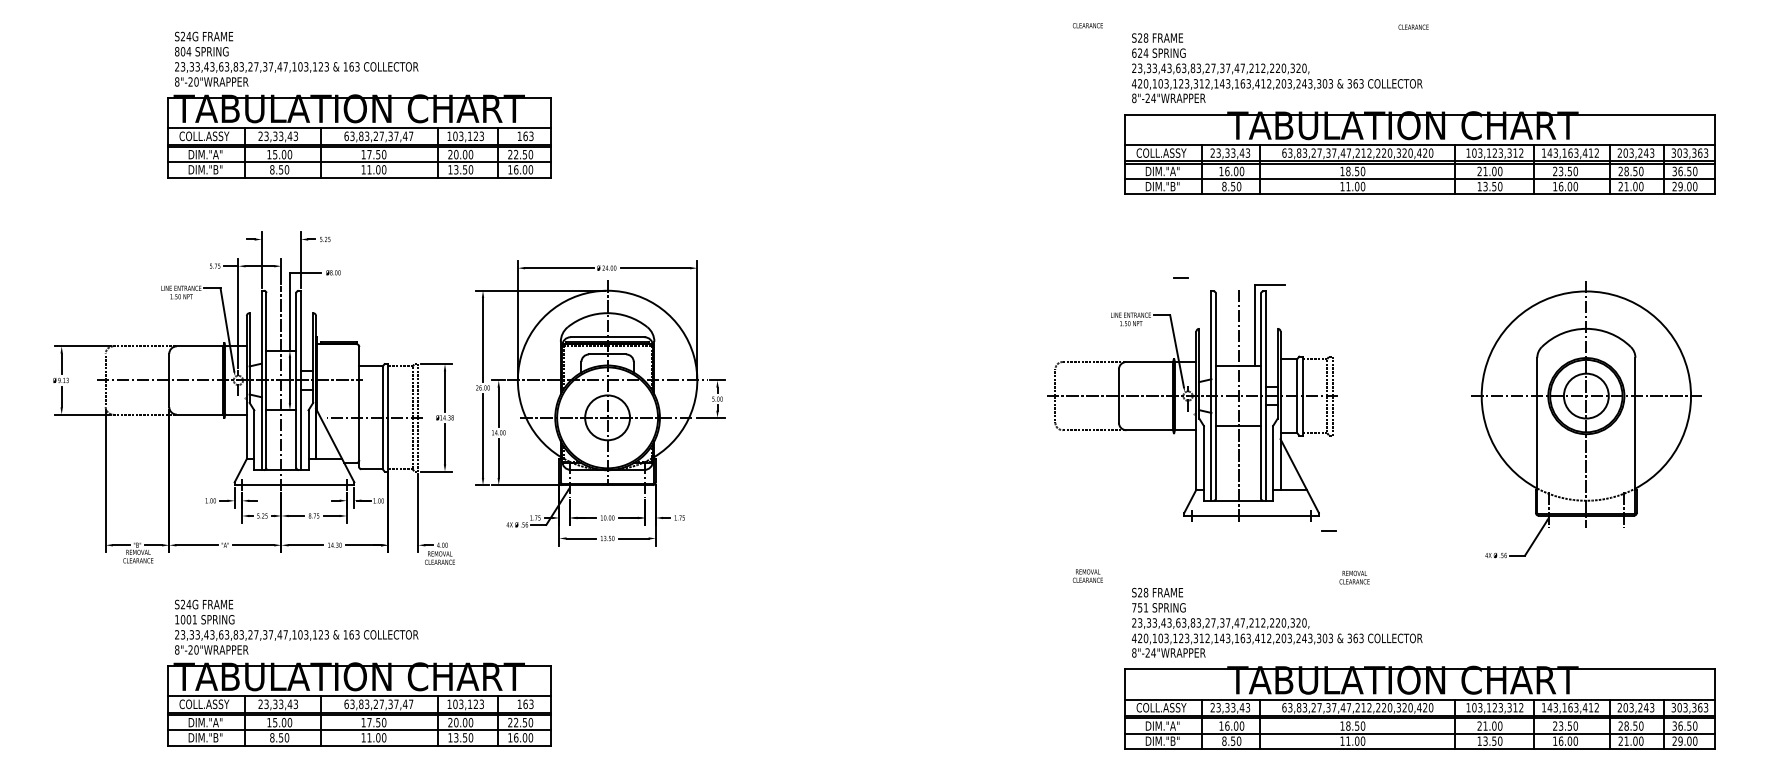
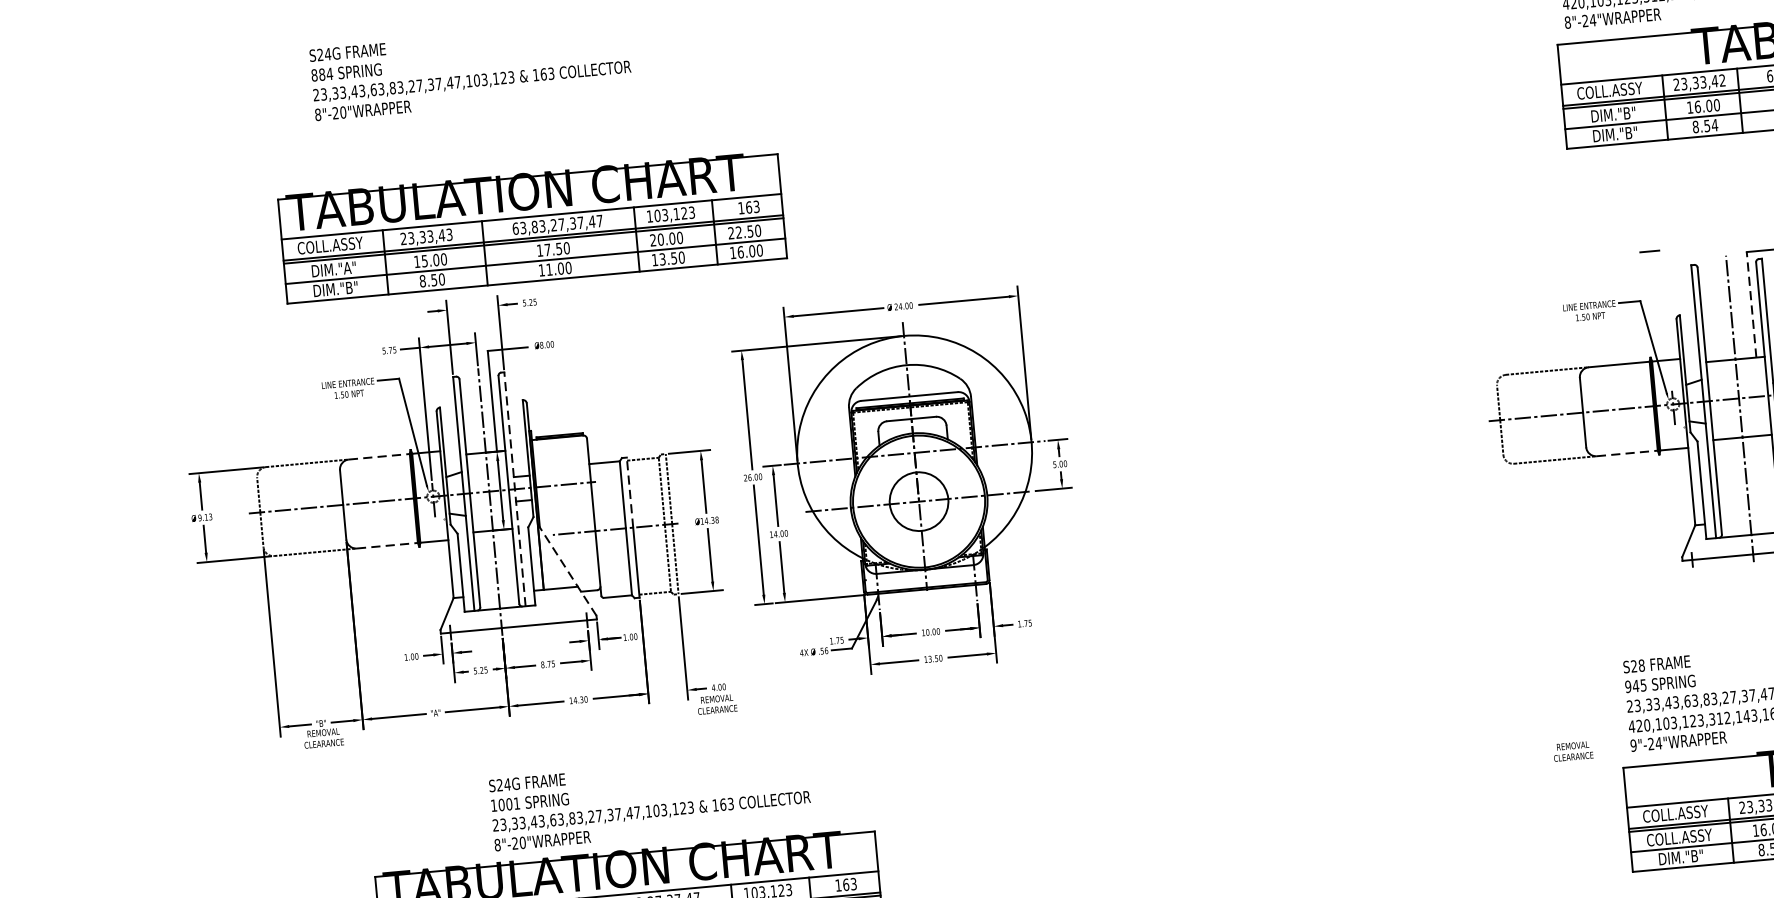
text: (182, 51) -> (321, 74), 804 -> 884
part: (359, 136) -> (532, 227), moved
text: (1247, 153) -> (1721, 81), 23,33,43 -> 23,33,42
text: (1172, 171) -> (1626, 113), DIM."A" -> DIM."B"
text: (1238, 186) -> (1714, 125), 8.50 -> 8.54
line: (1254, 325) -> (1751, 304), solid -> dashed
line: (200, 346) -> (379, 456), solid -> dashed
line: (301, 380) -> (515, 489), solid -> dashed
line: (388, 390) -> (630, 491), solid -> dashed
line: (200, 414) -> (387, 545), solid -> dashed
line: (1150, 430) -> (1628, 453), solid -> dashed
line: (335, 445) -> (567, 569), solid -> dashed
text: (1087, 575) -> (1572, 750), moved
text: (1140, 607) -> (1636, 685), 751 -> 945
text: (296, 626) -> (650, 800), moved
text: (1134, 652) -> (1633, 745), 8"-24"WRAPPER -> 9"-24"WRAPPER
text: (1162, 725) -> (1678, 836), DIM."A" -> COLL.ASSY

